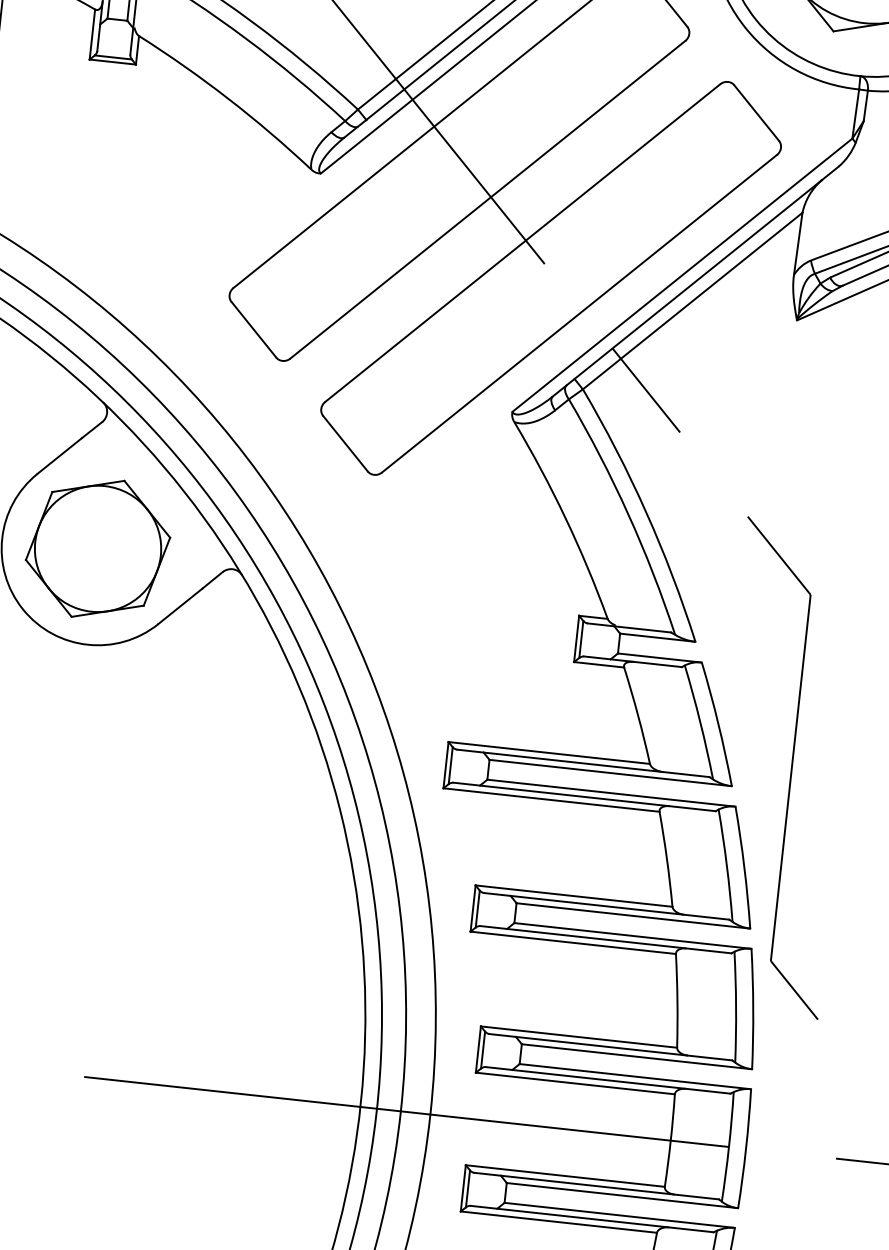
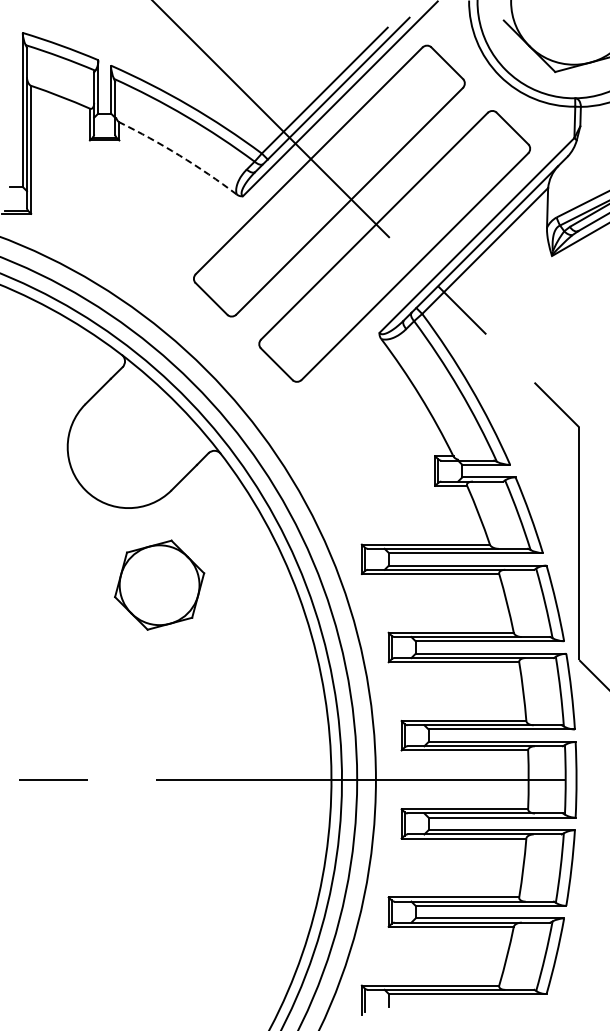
arc: (228, 98) -> (179, 155), solid -> dashed
part: (98, 547) -> (159, 584), moved

